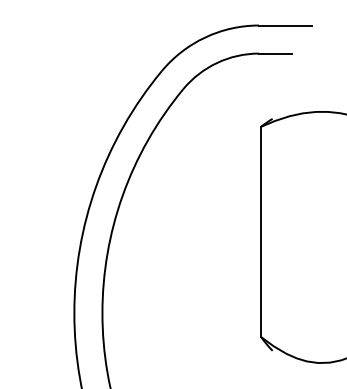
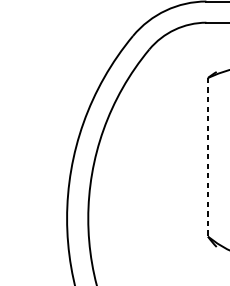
line: (261, 232) -> (208, 157), solid -> dashed

